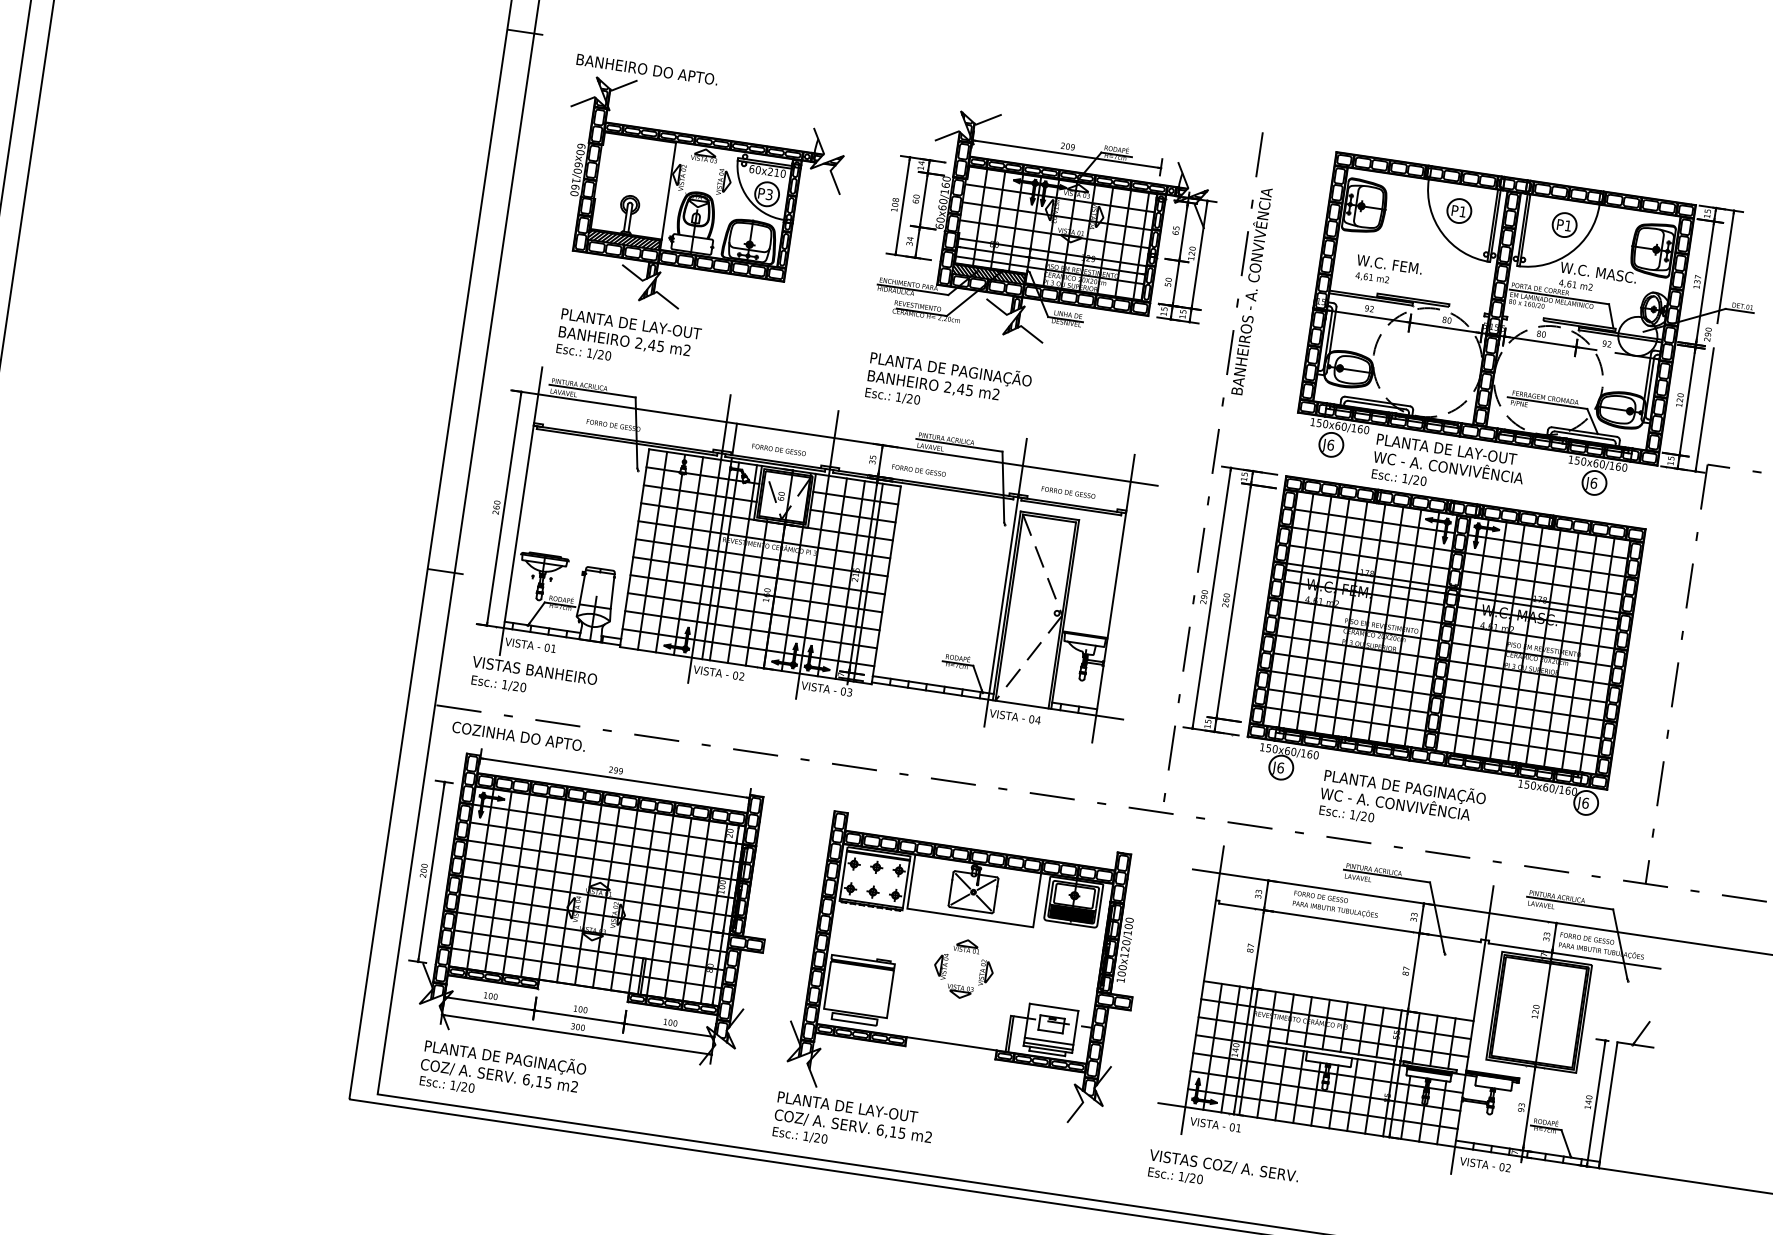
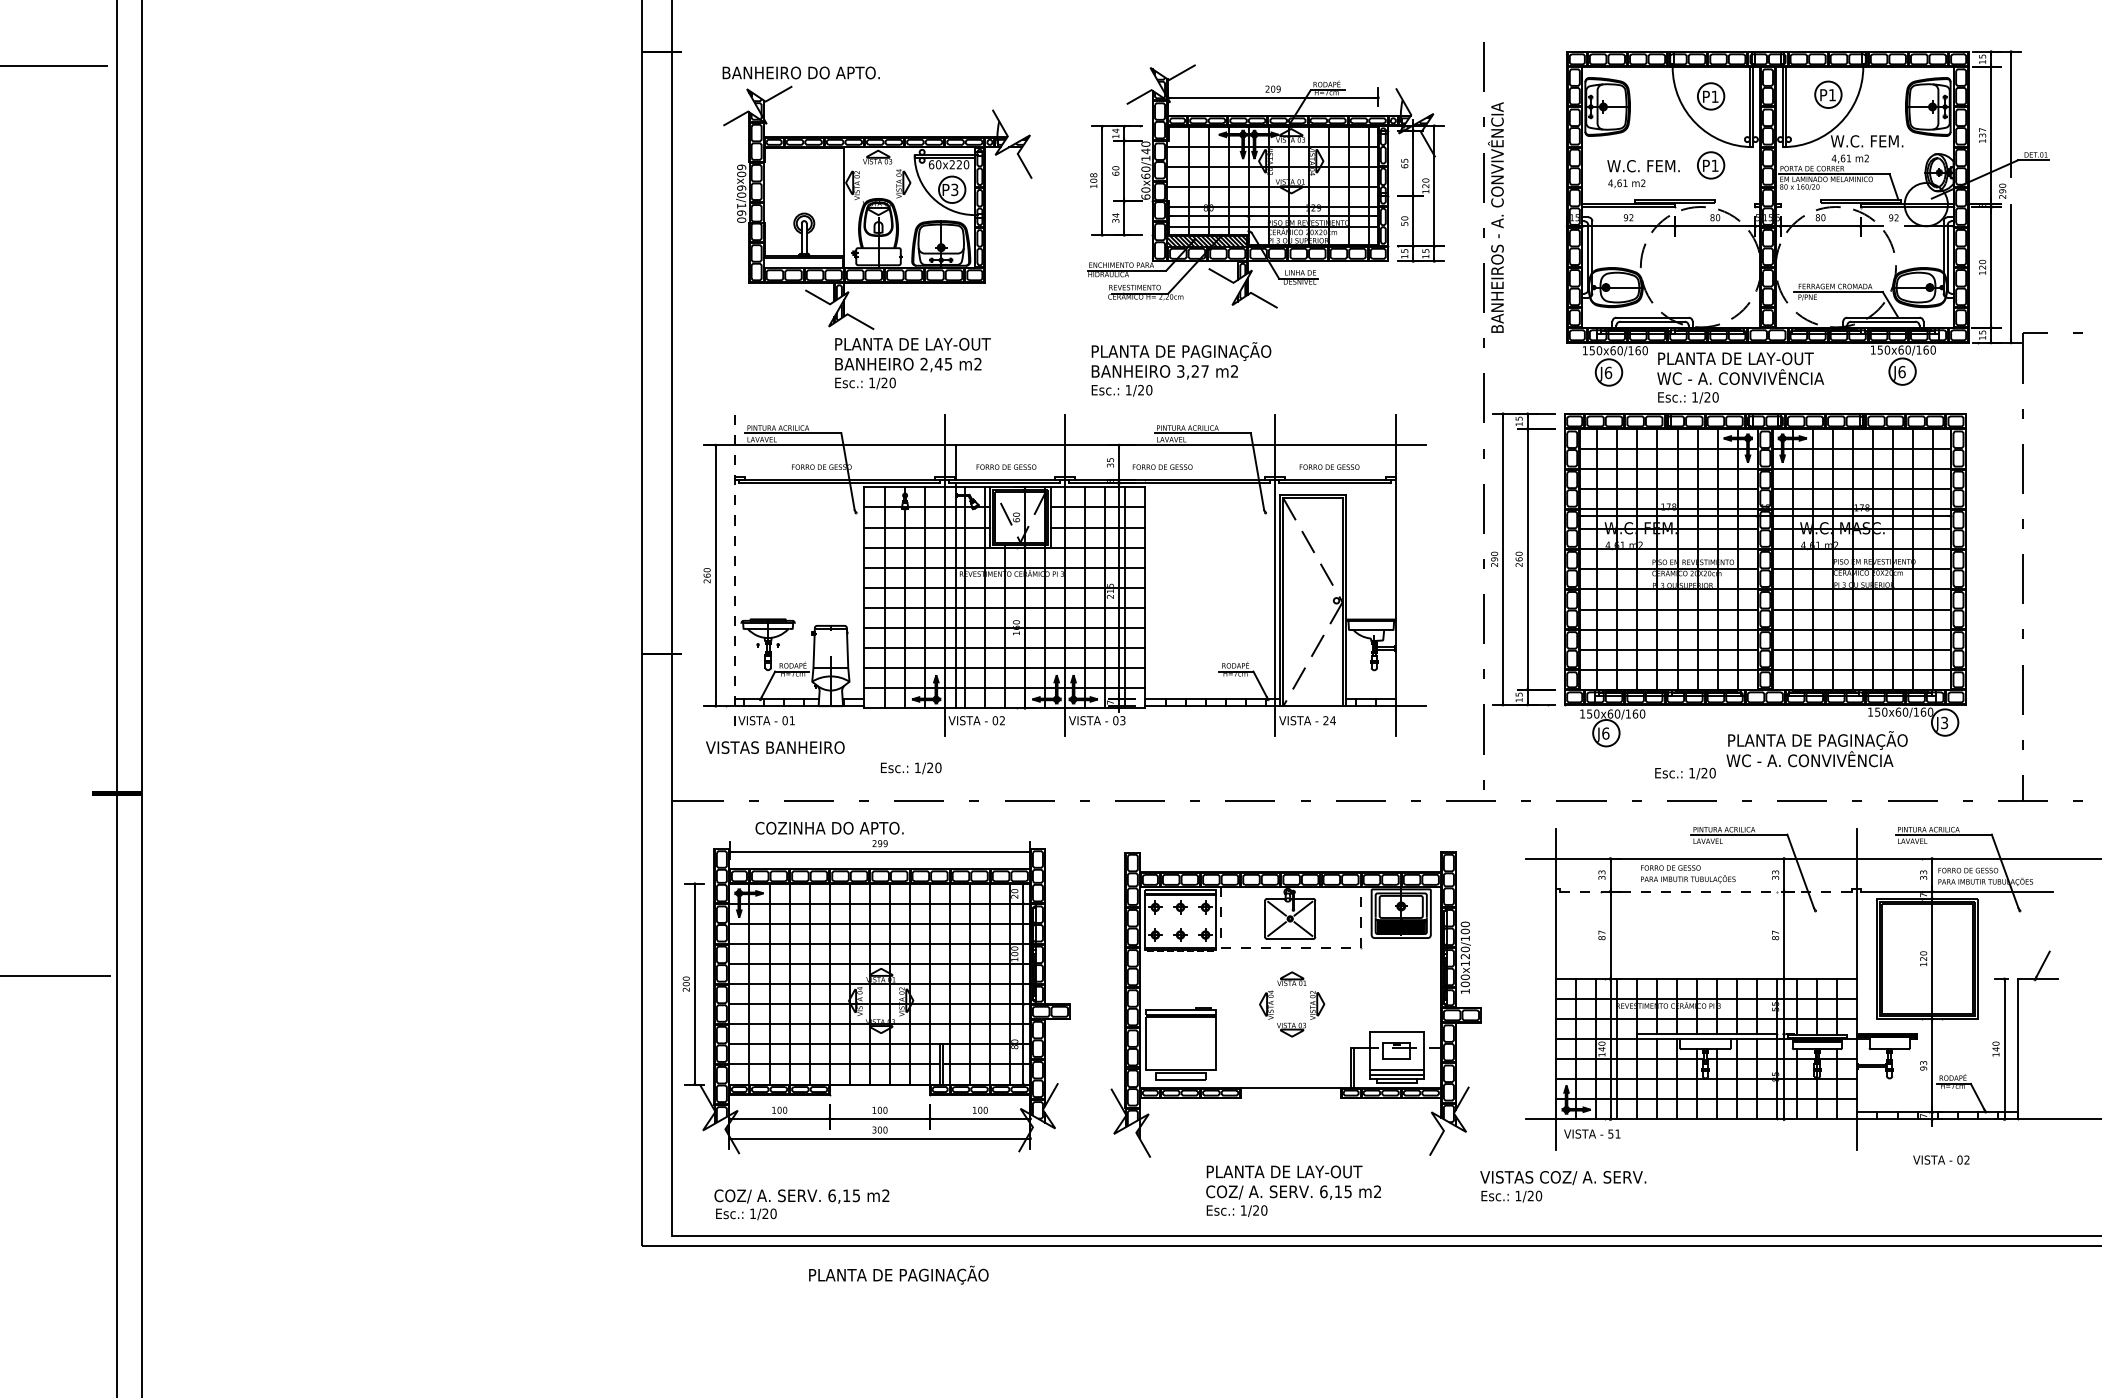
text: (776, 172) -> (958, 164), 60x210 -> 60x220
text: (945, 185) -> (1145, 151), 60x60/160 -> 60x60/140
hatch: (623, 239) -> (802, 262), removed
part: (1450, 272) -> (1711, 165), added
text: (1616, 275) -> (1893, 141), W.C. MASC. -> W.C. FEM.
text: (628, 341) -> (912, 363), moved
text: (958, 388) -> (1192, 371), 2,45 -> 3,27
line: (521, 511) -> (734, 575), solid -> dashed
text: (499, 684) -> (911, 768), moved
text: (1031, 719) -> (1325, 720), 04 -> 24
text: (518, 735) -> (829, 827), moved
text: (1402, 795) -> (1816, 749), moved
text: (1585, 802) -> (1944, 722), J6 -> J3
line: (970, 917) -> (1291, 947), solid -> dashed
line: (1350, 922) -> (1706, 891), solid -> dashed
text: (505, 1057) -> (898, 1274), moved
text: (853, 1124) -> (1293, 1190), moved
text: (1232, 1126) -> (1610, 1133), 01 -> 51
text: (1485, 1164) -> (1941, 1159), moved
text: (1223, 1174) -> (1563, 1186), moved

